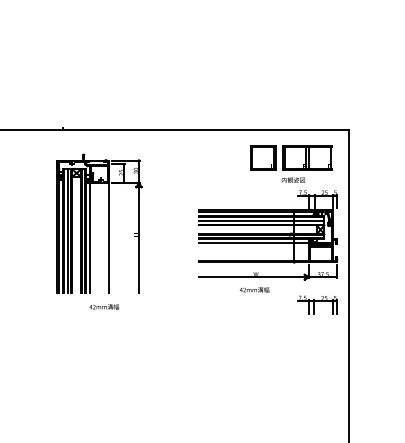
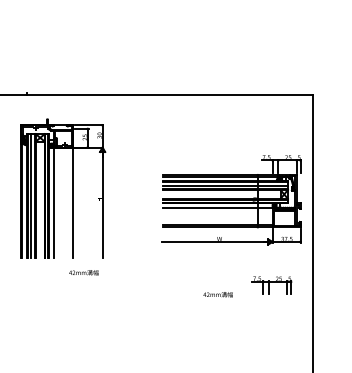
part: (291, 163) -> (255, 128), removed
text: (254, 289) -> (218, 294), moved
part: (317, 304) -> (272, 285), moved
text: (103, 306) -> (83, 272), moved

